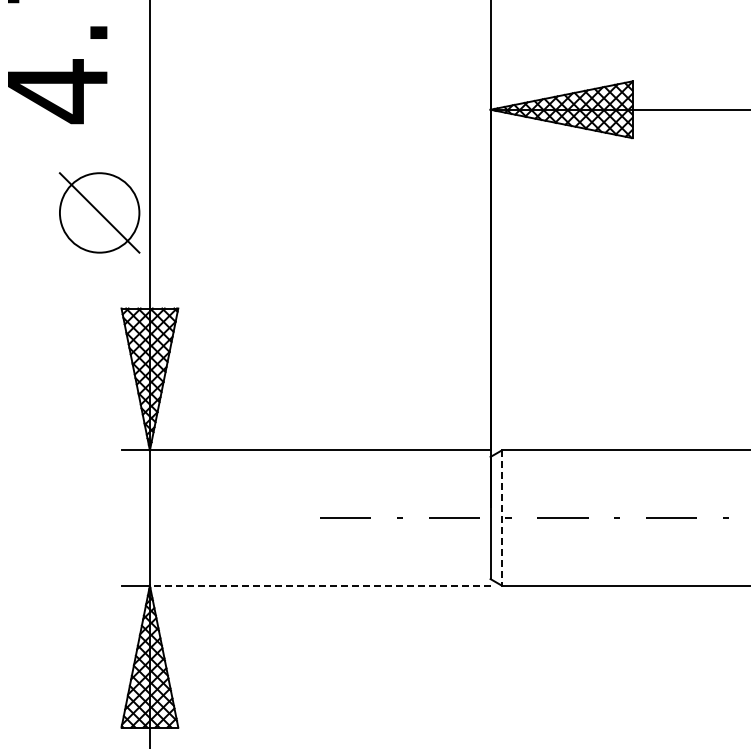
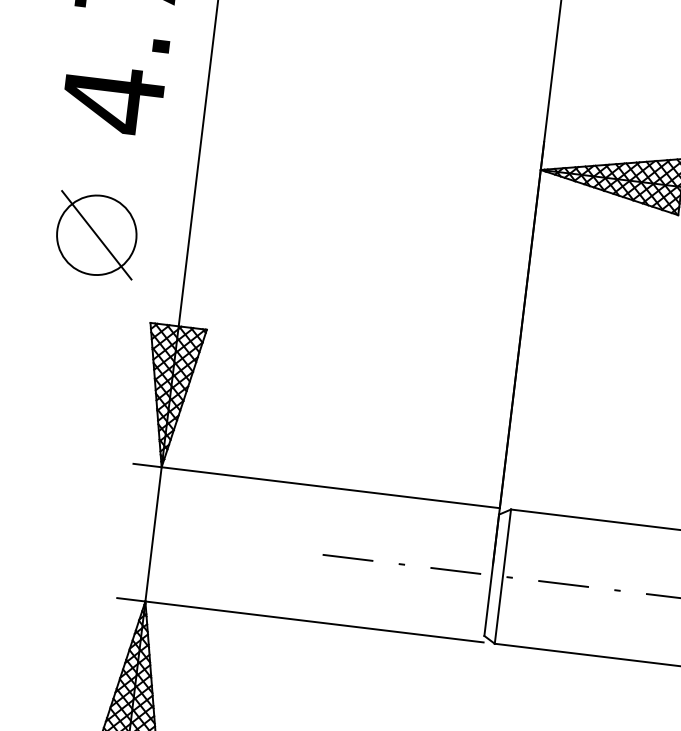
part: (99, 212) -> (96, 234), moved
line: (501, 518) -> (502, 577), dashed -> solid
line: (319, 585) -> (313, 621), dashed -> solid

